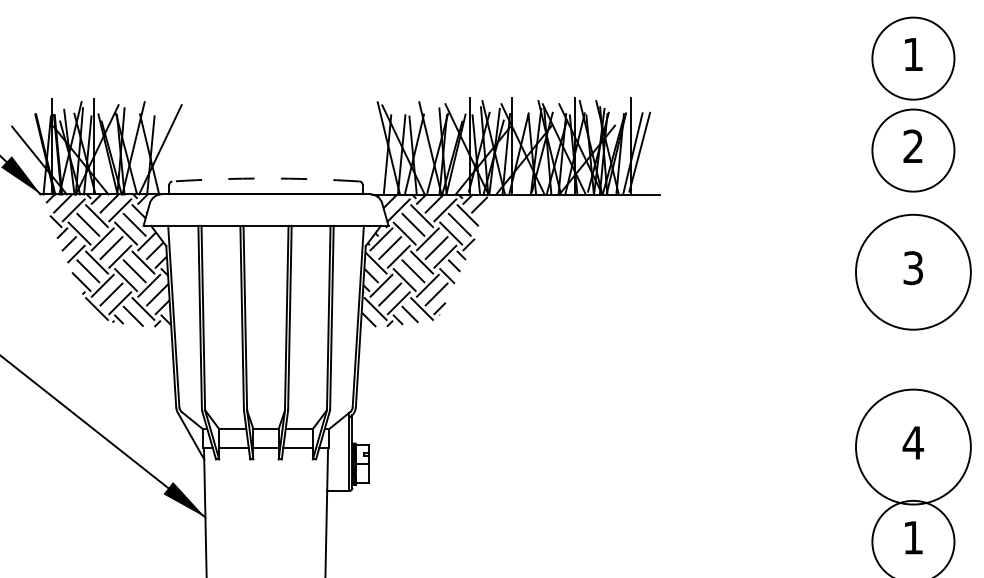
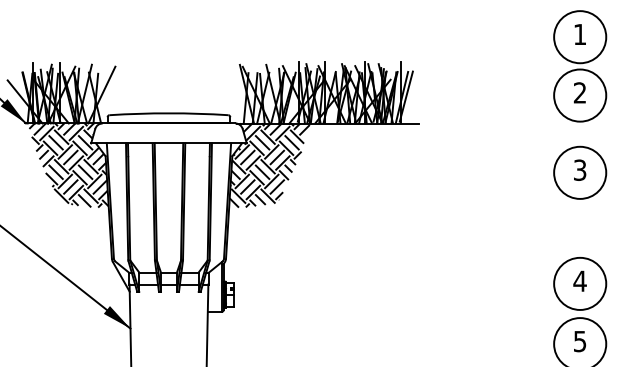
arc: (265, 178) -> (168, 113), dashed -> solid
circle: (913, 271) -> (580, 172), size x0.71
circle: (913, 446) -> (580, 283), size x0.71
text: (913, 537) -> (580, 341), 1 -> 5

